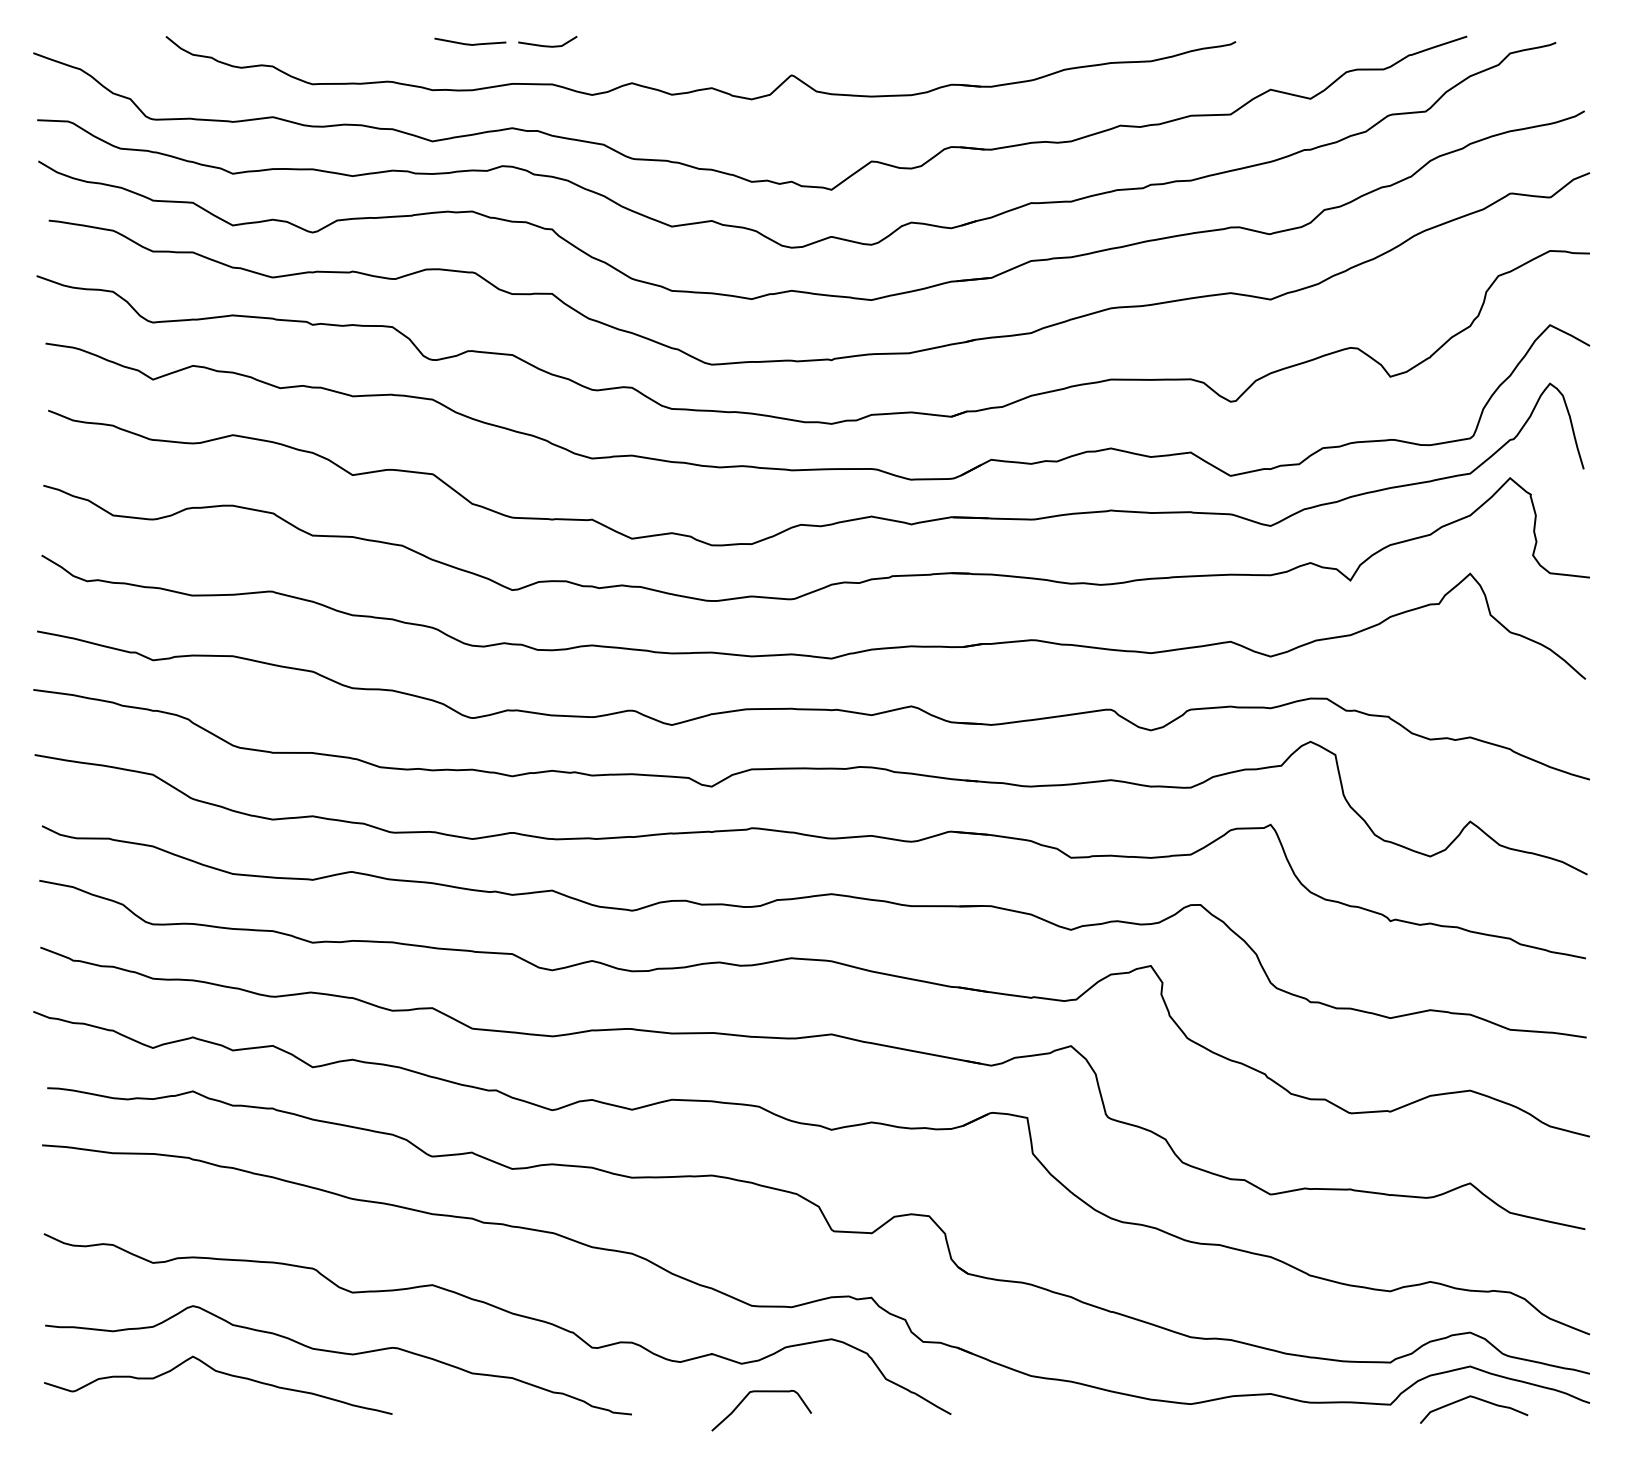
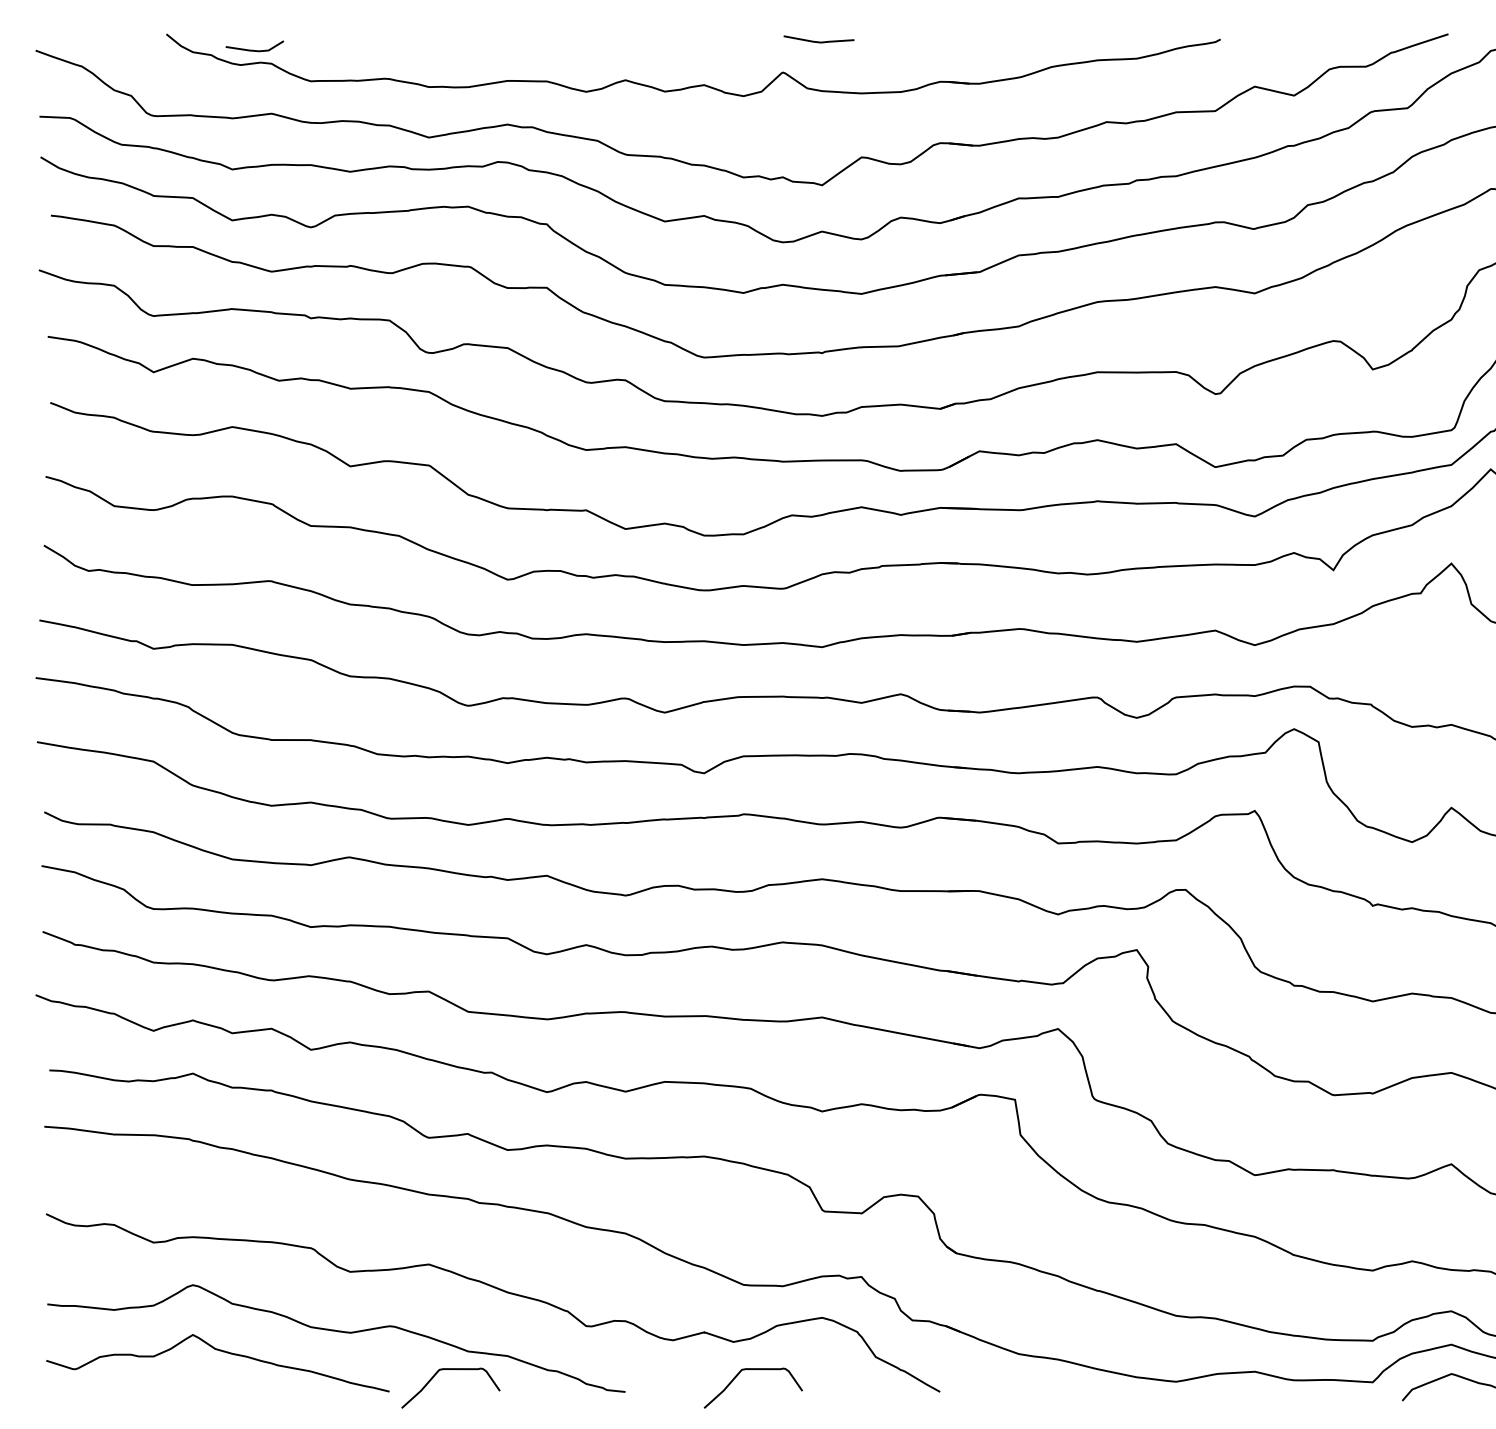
line: (470, 43) -> (819, 41), moved
line: (547, 45) -> (254, 49), moved
curve: (454, 1392) -> (450, 1370), added

